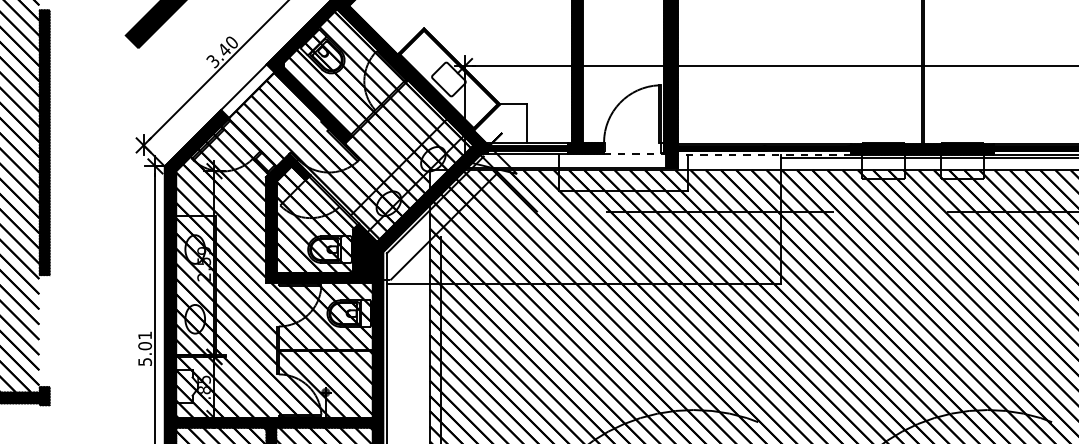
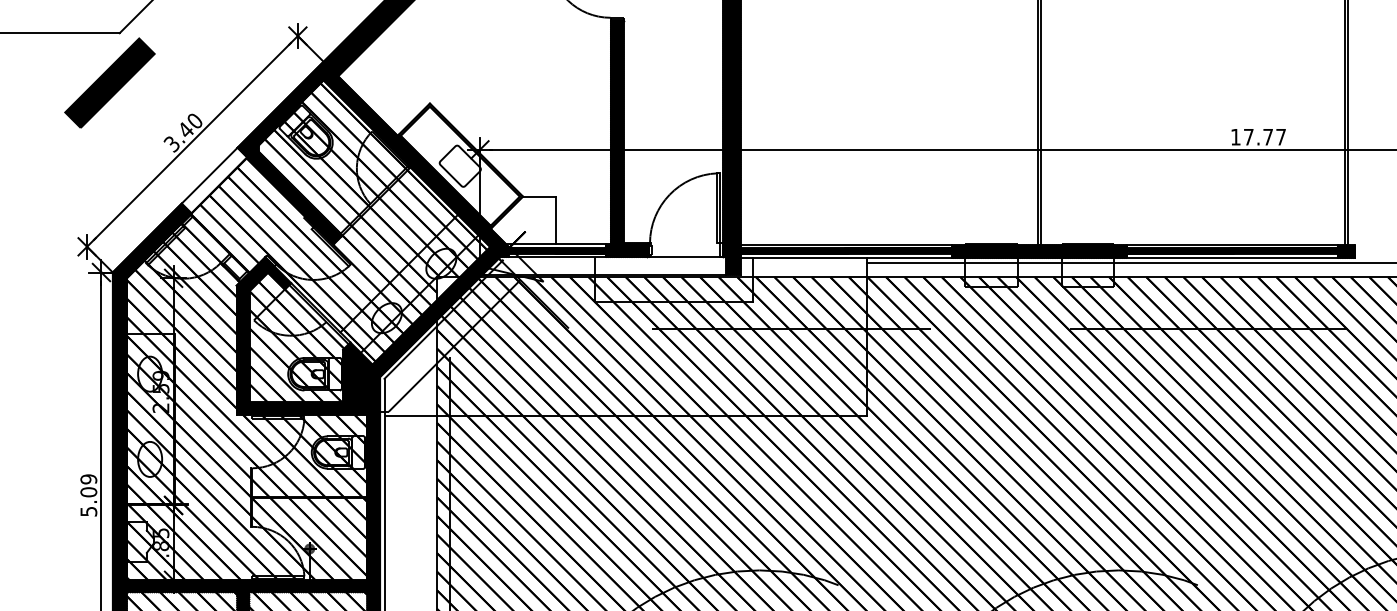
line: (633, 154) -> (686, 257), dashed -> solid
line: (764, 154) -> (846, 258), dashed -> solid
text: (144, 335) -> (88, 479), 5.01 -> 5.09

